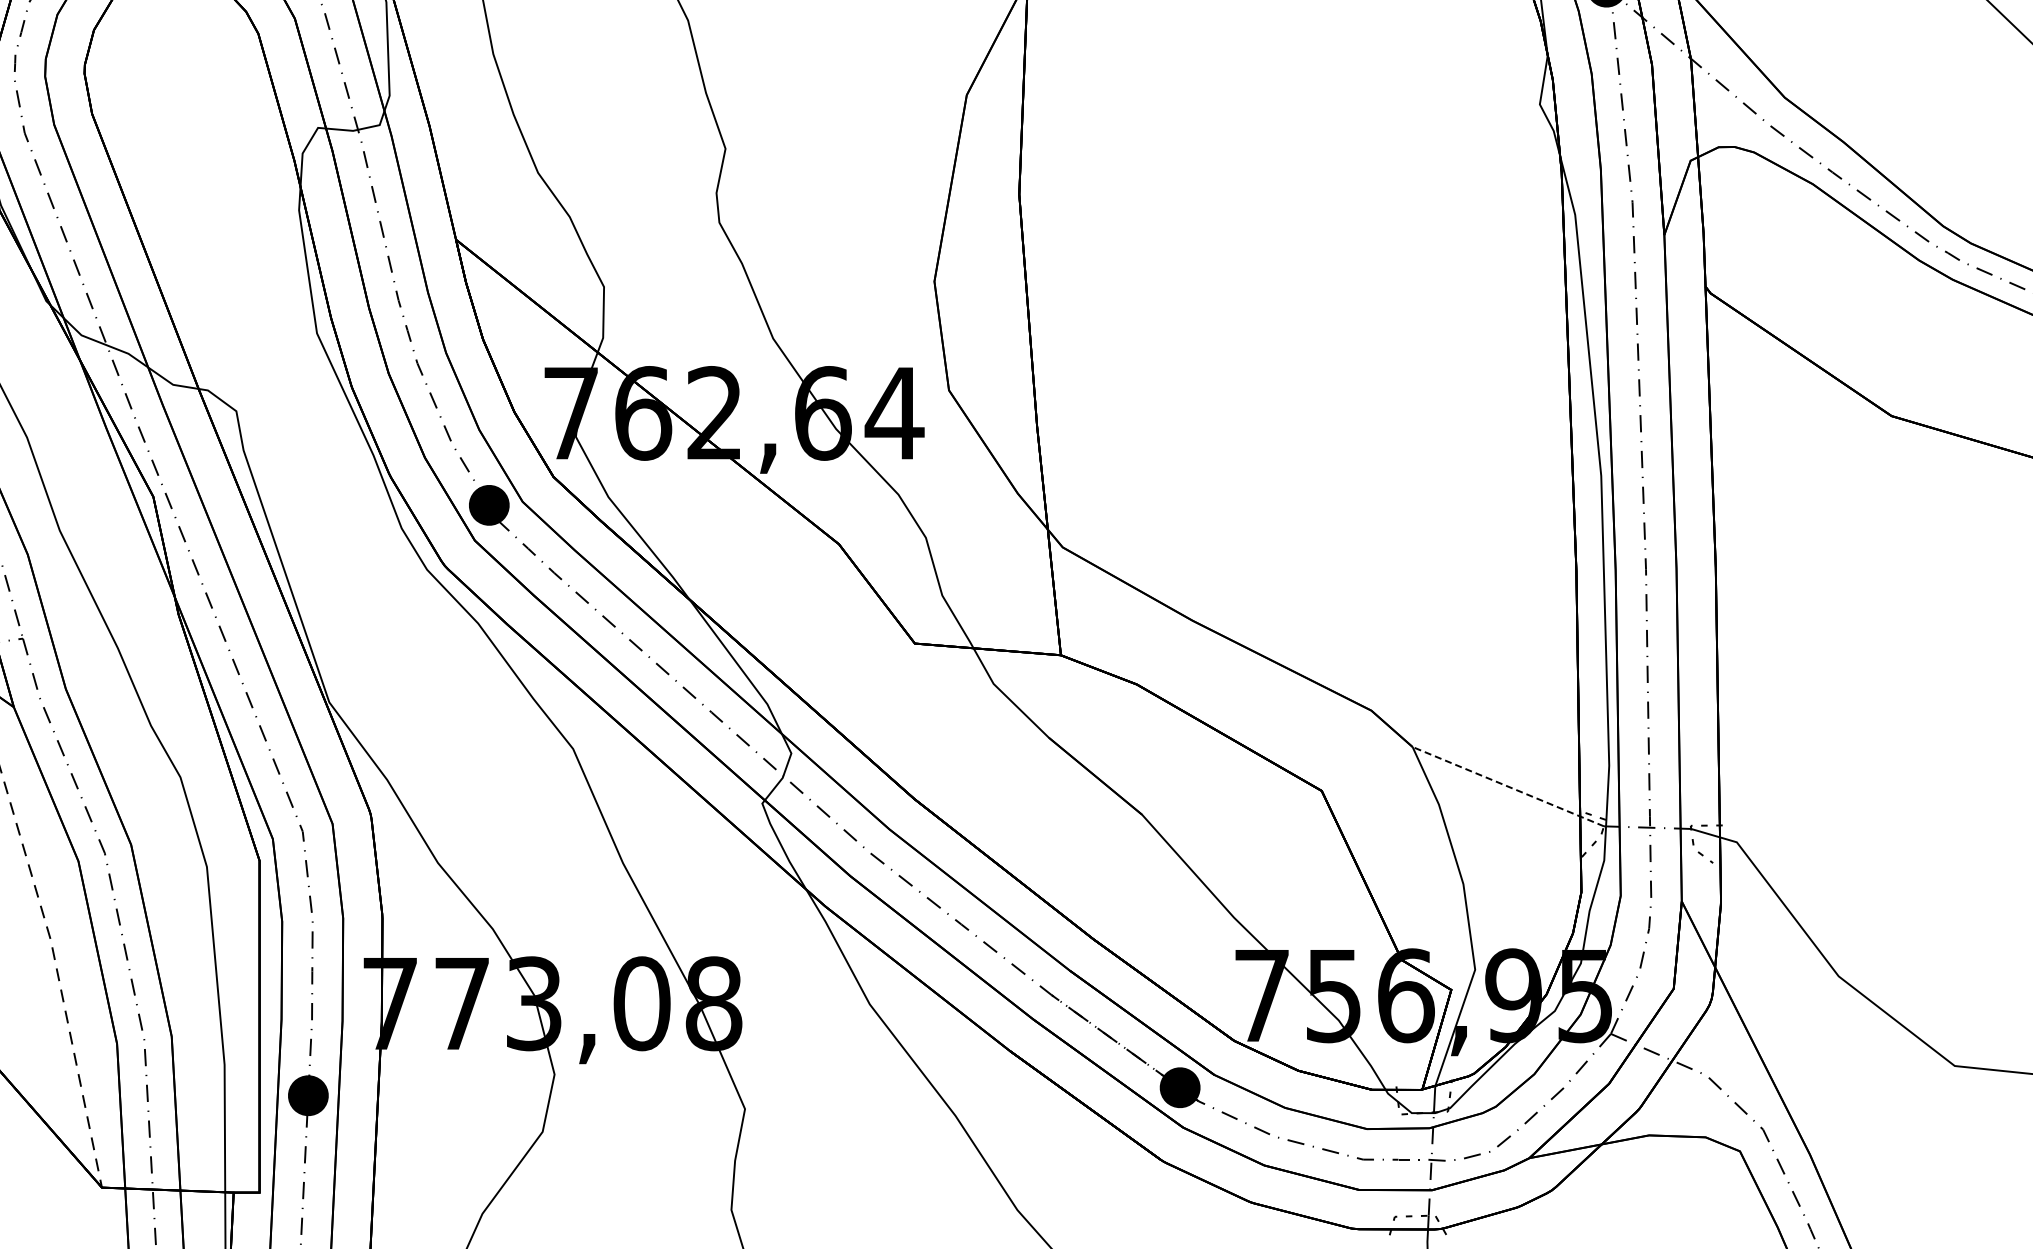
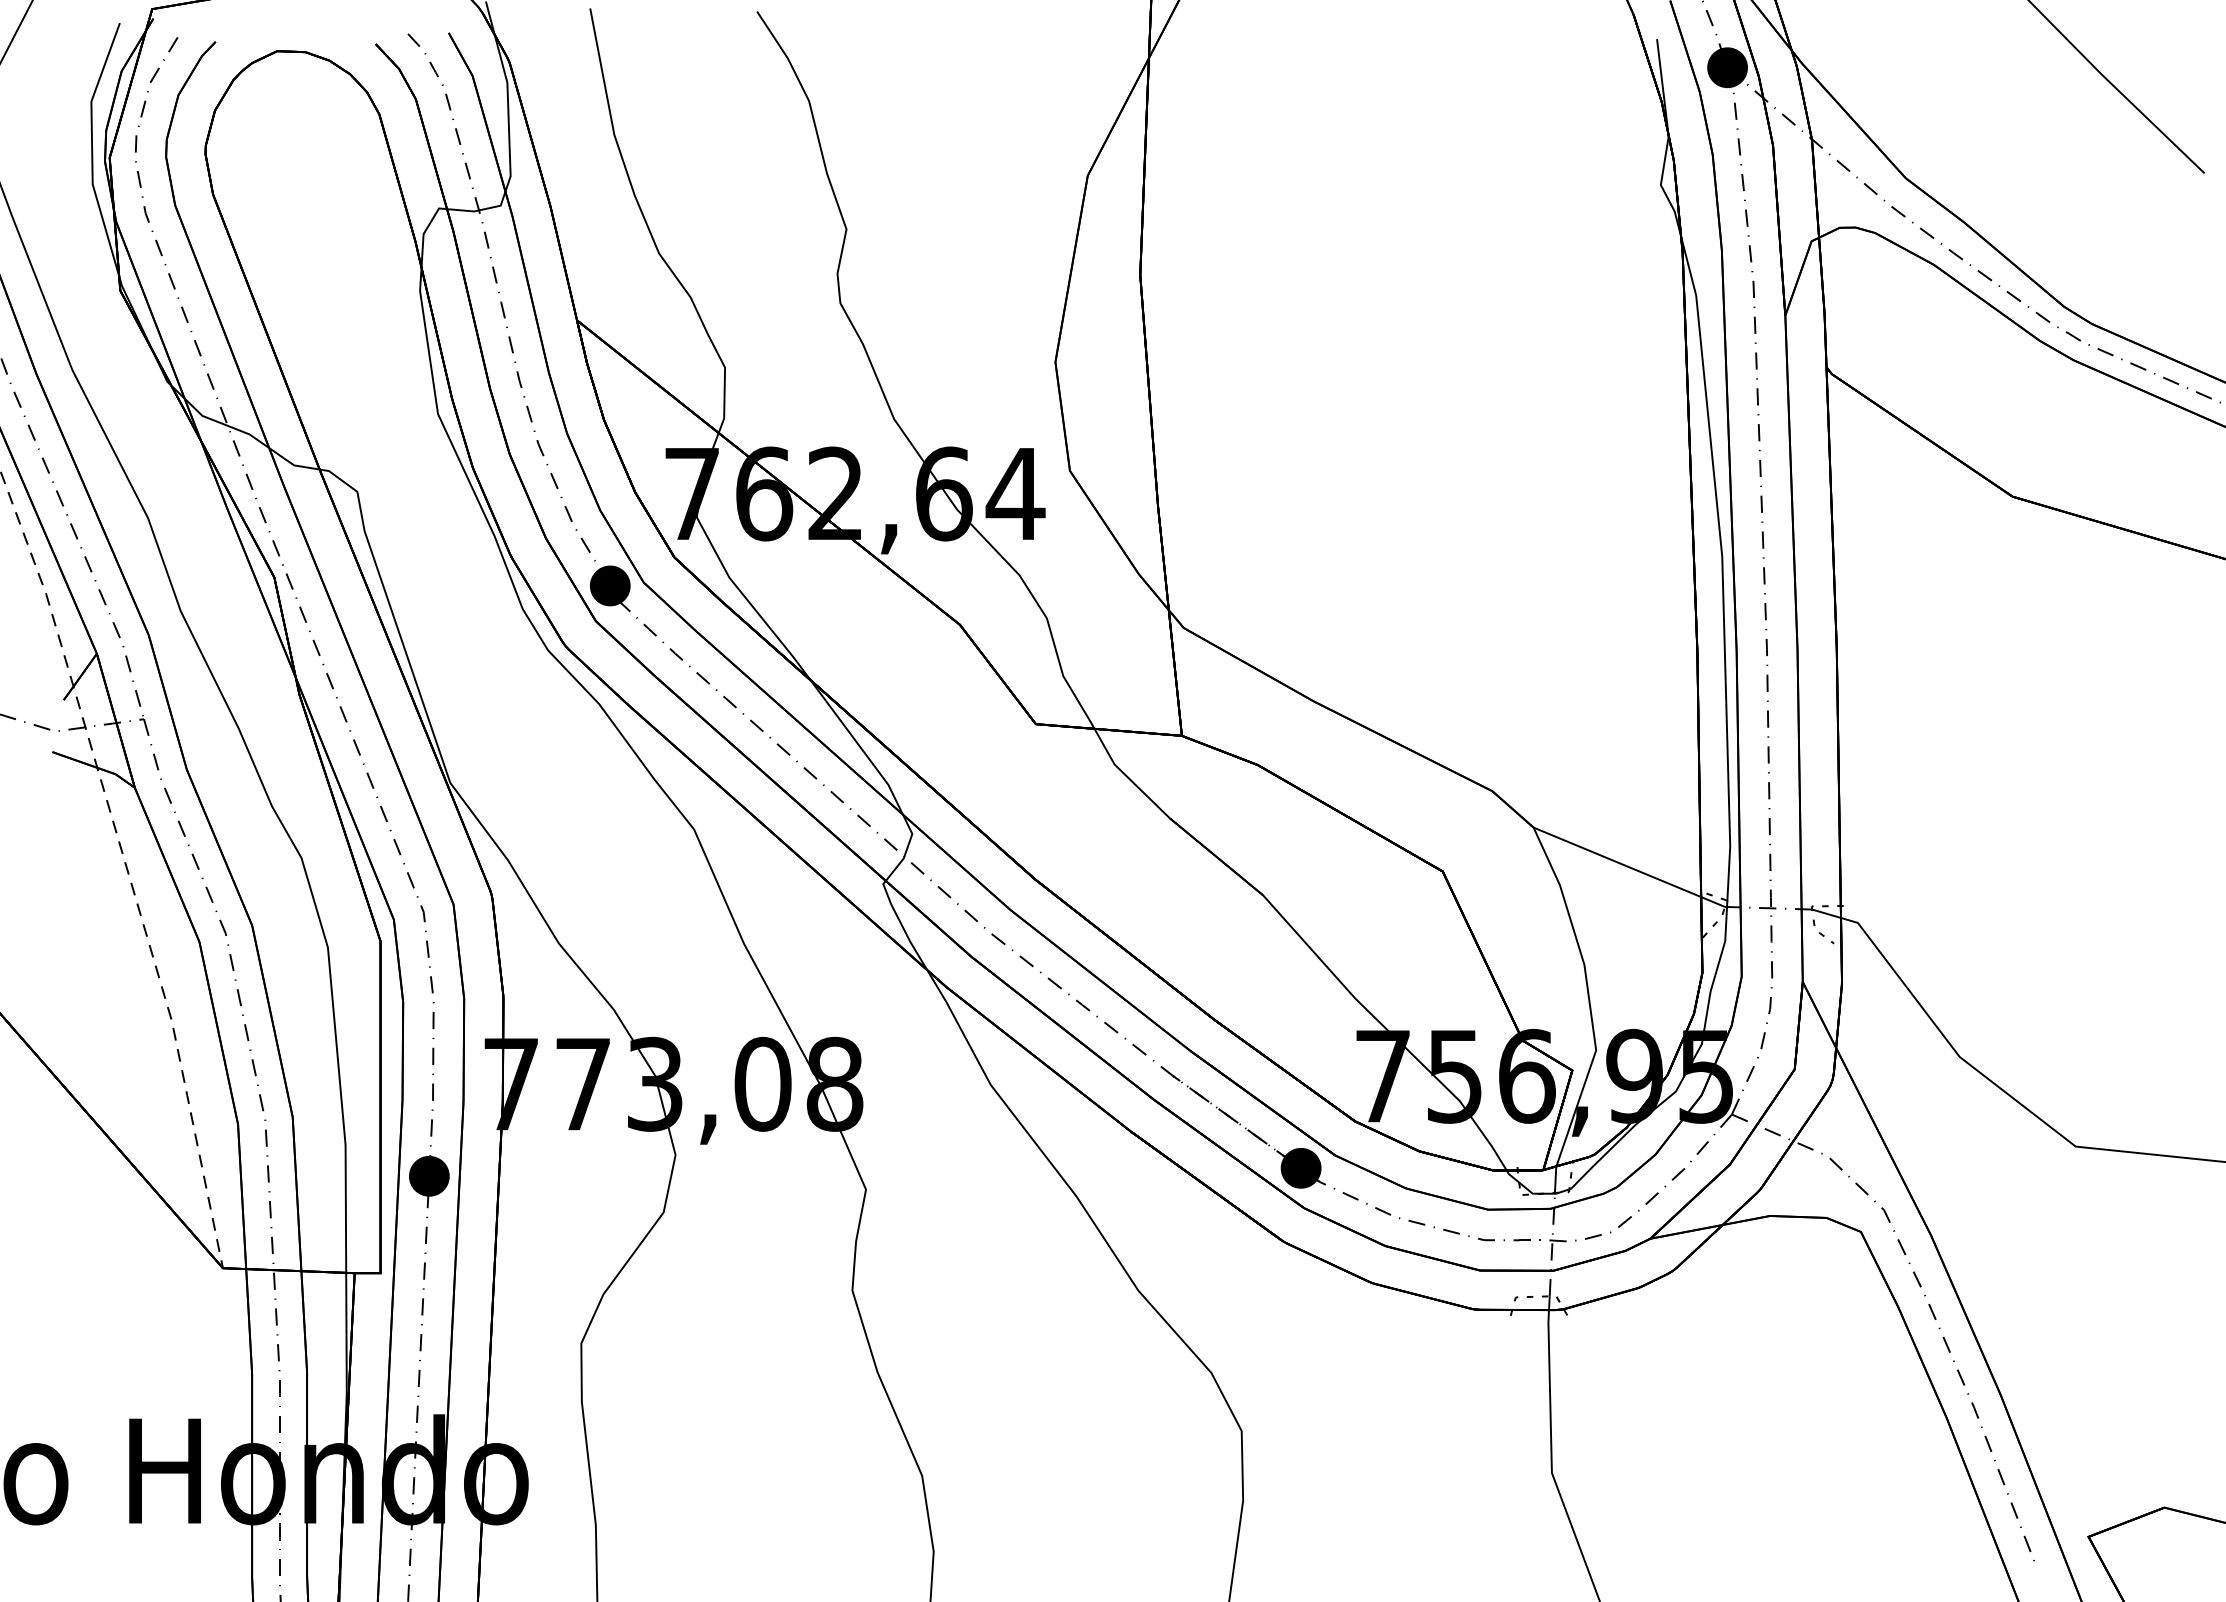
line: (1508, 786) -> (1629, 867), dashed -> solid

